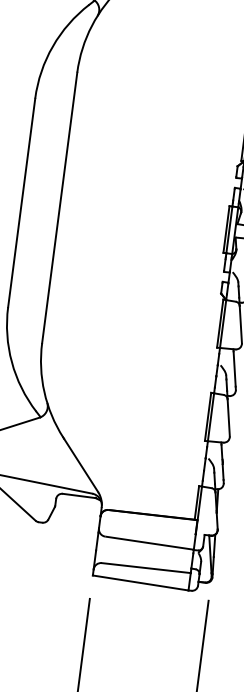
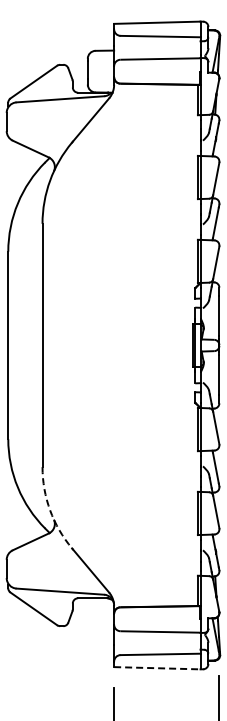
arc: (44, 392) -> (50, 510), solid -> dashed
line: (140, 583) -> (157, 668), solid -> dashed

